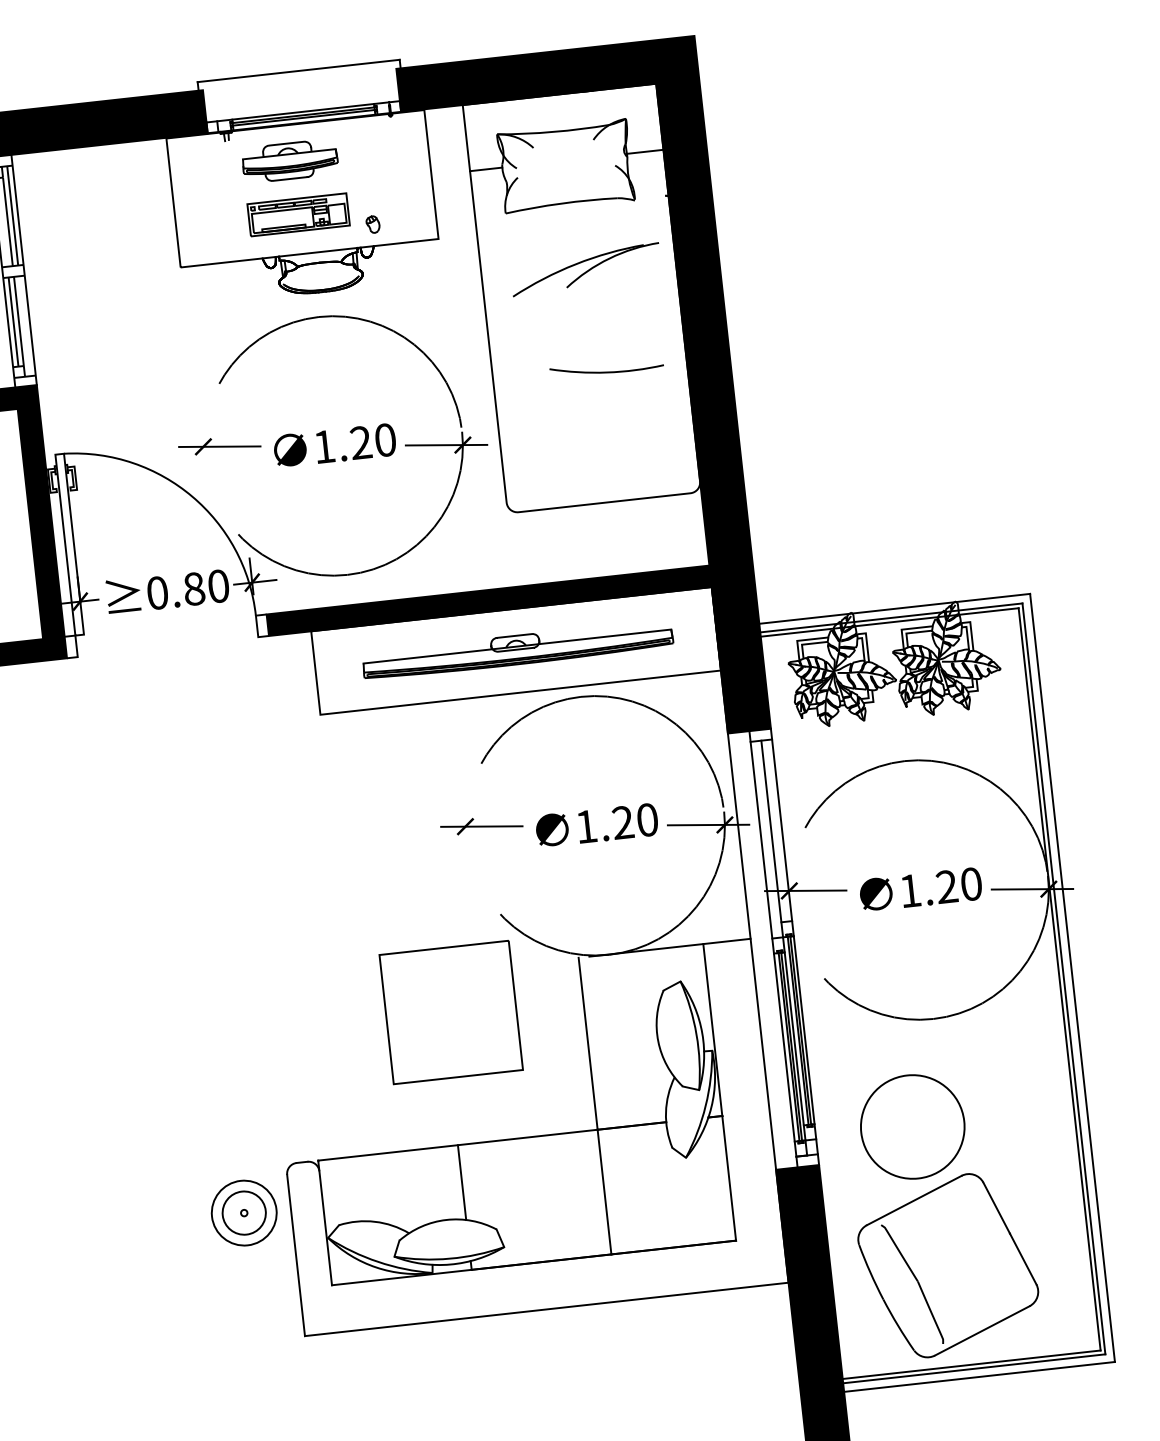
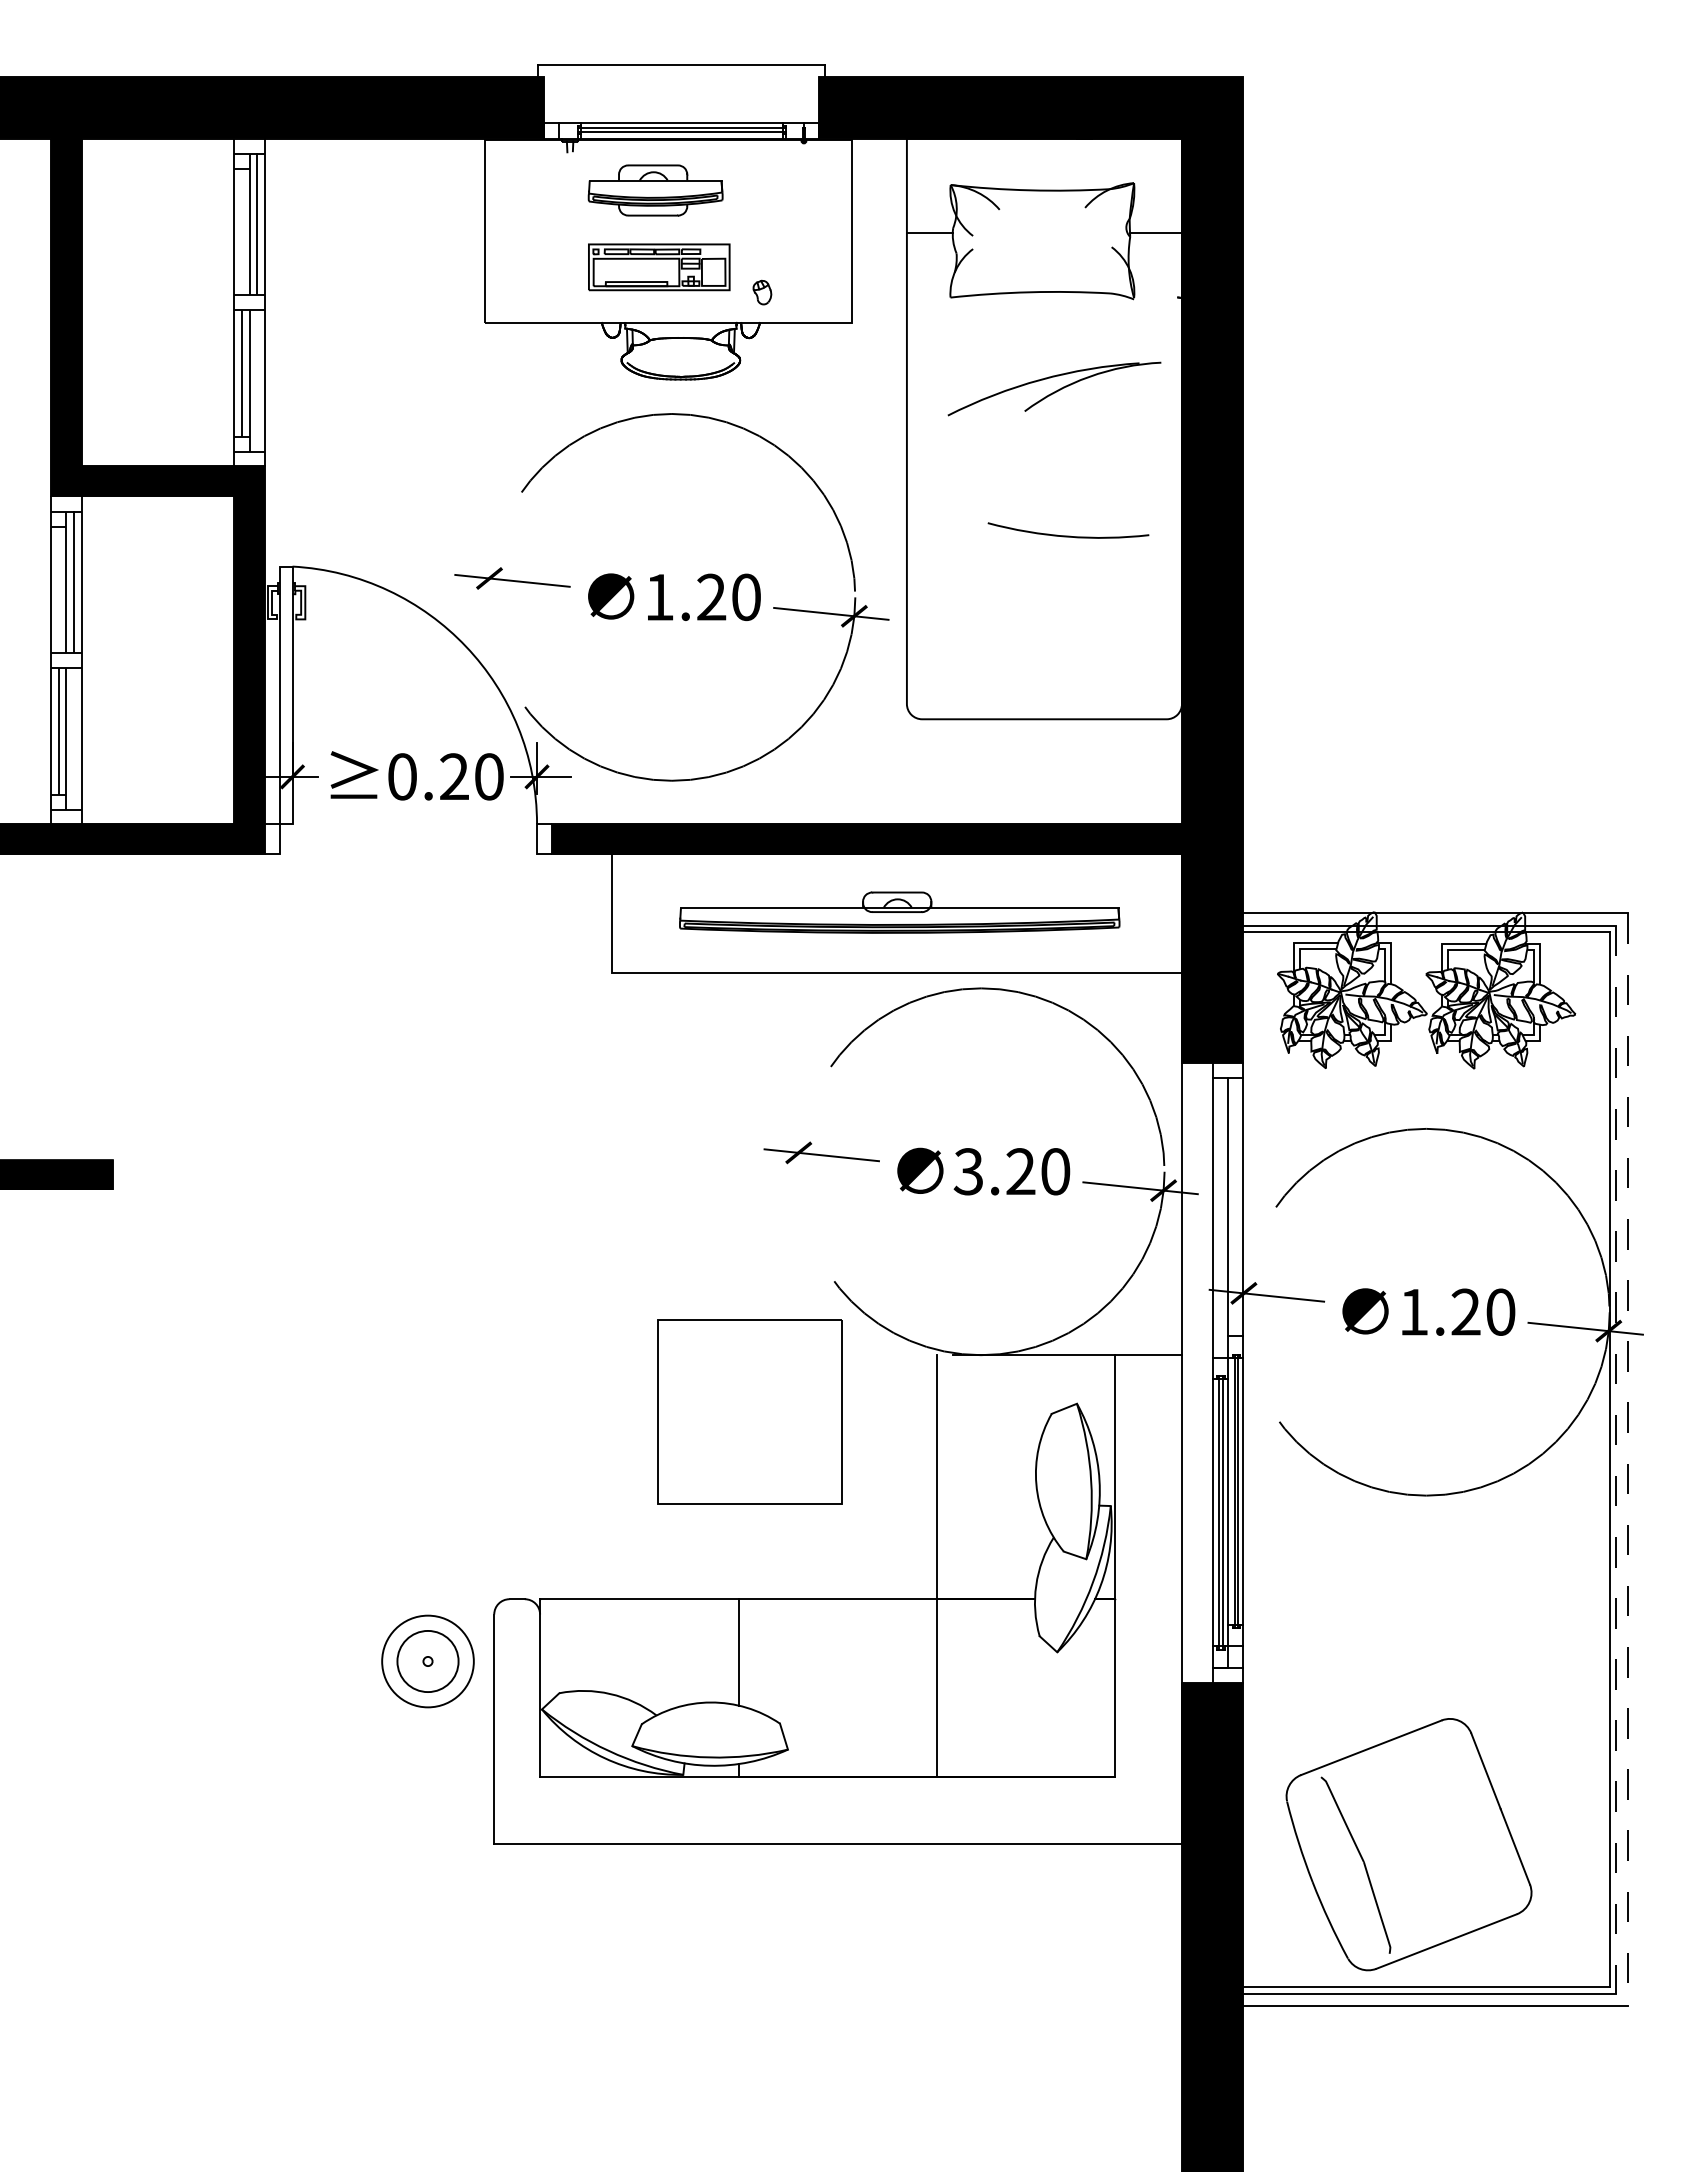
text: (194, 588) -> (454, 776), 0.80 -> 0.20
text: (585, 826) -> (967, 1171), 1.20 -> 3.20
line: (1064, 978) -> (1616, 1459), solid -> dashed
line: (1072, 978) -> (1628, 1460), solid -> dashed
part: (912, 1127) -> (1380, 1644), removed

